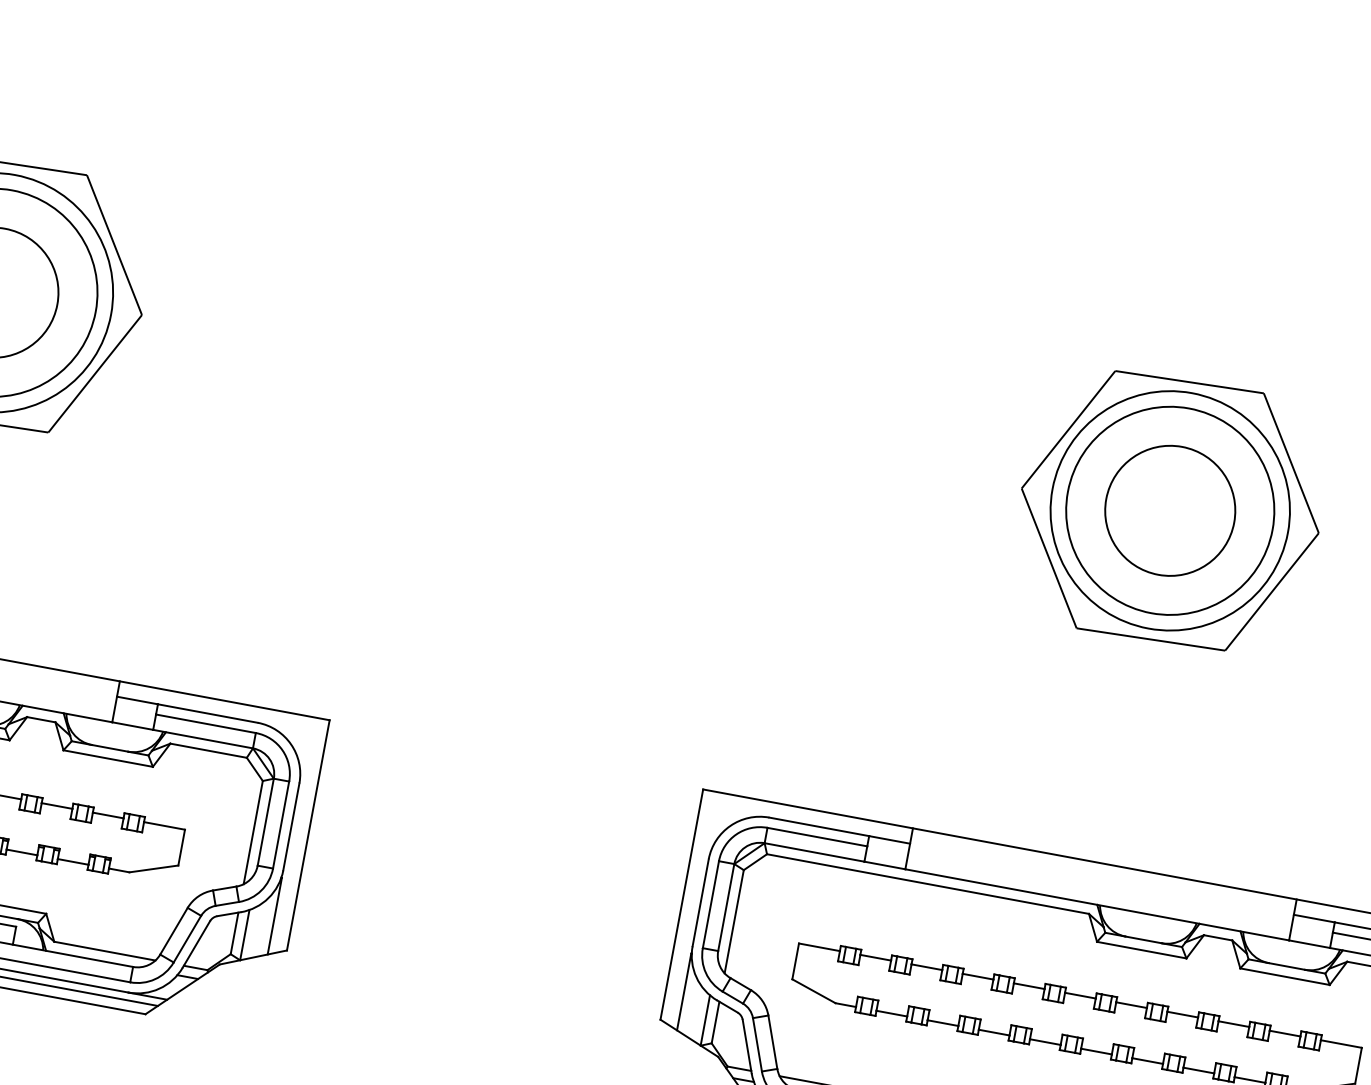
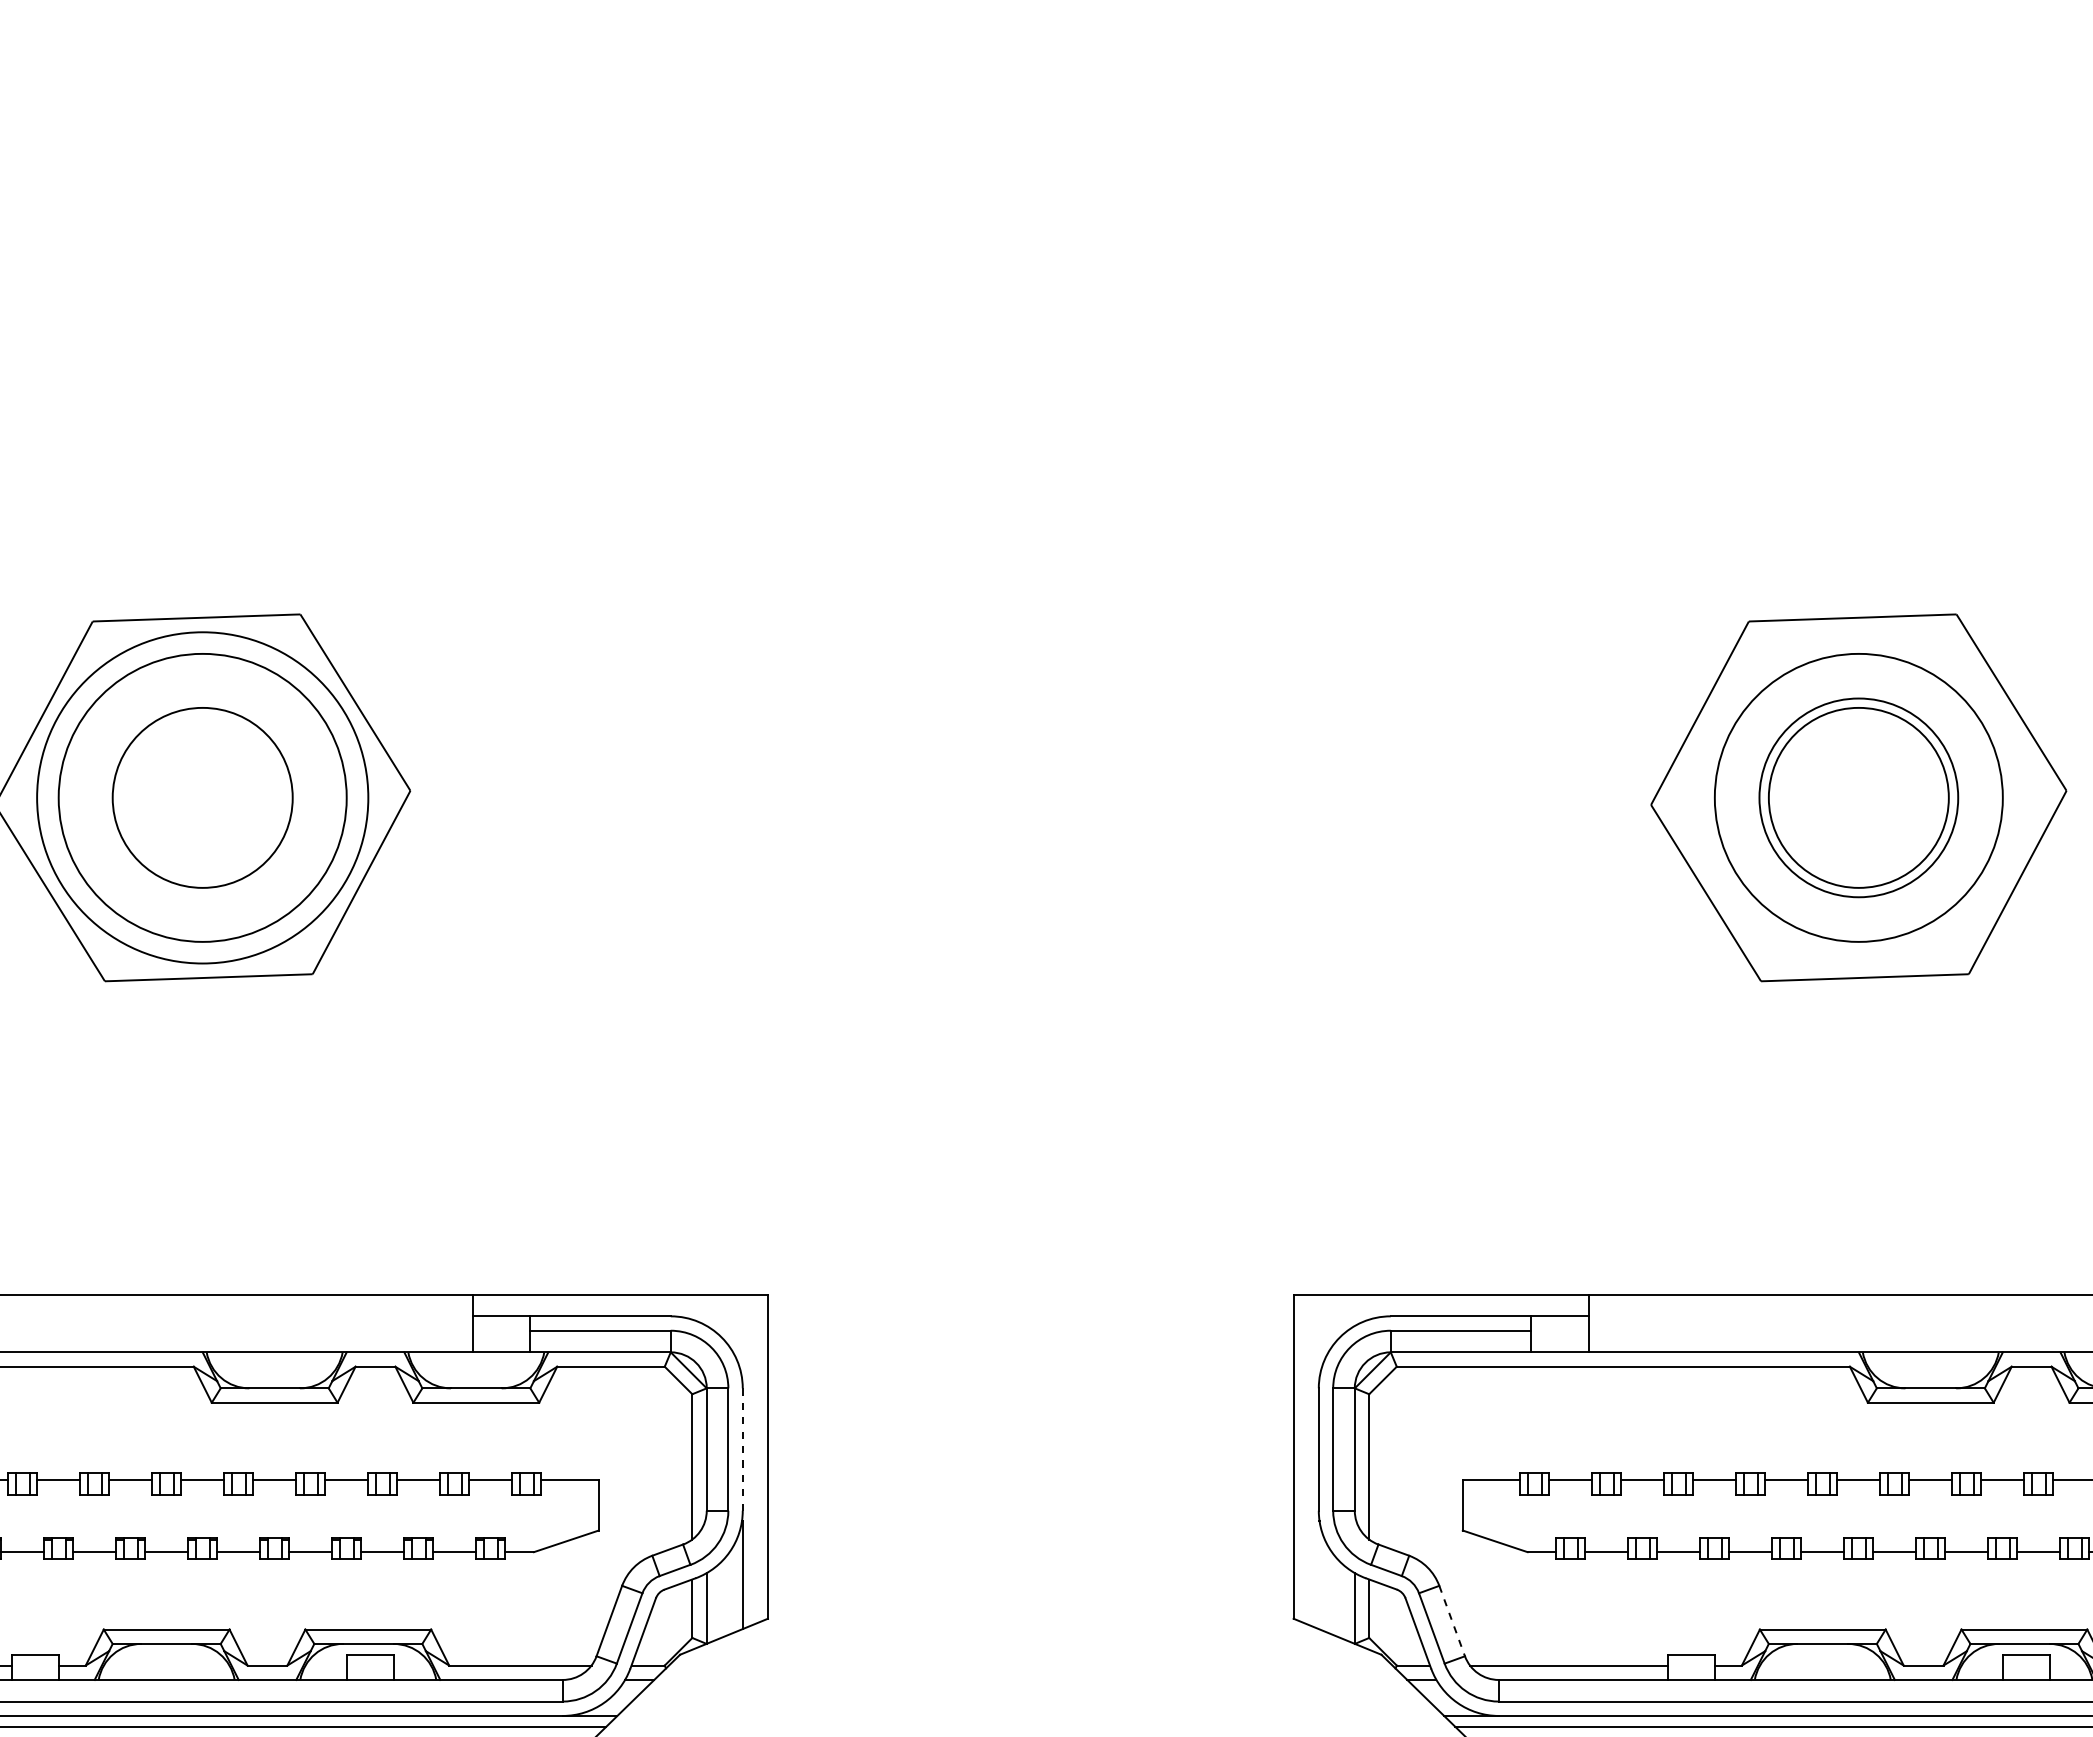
circle: (1170, 510) -> (1858, 797), size x0.6
line: (291, 827) -> (742, 1450), solid -> dashed
line: (683, 992) -> (1318, 1575), removed
line: (773, 1042) -> (1452, 1621), solid -> dashed

